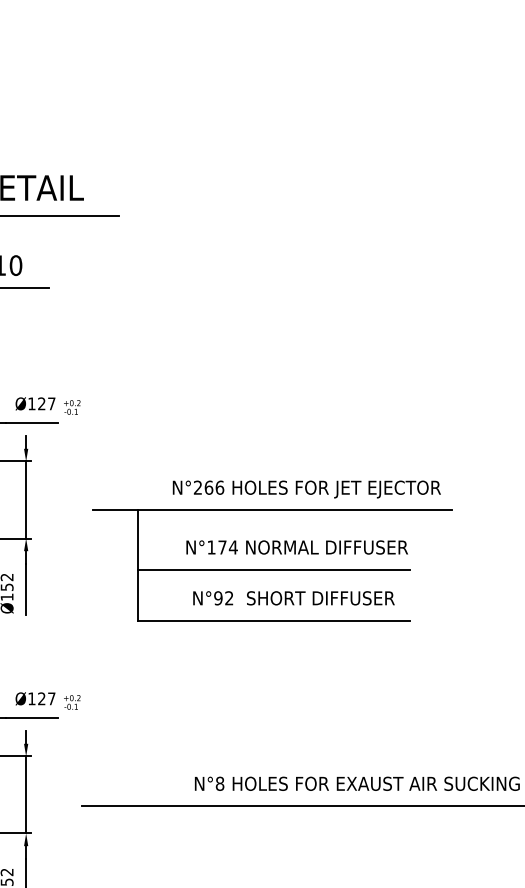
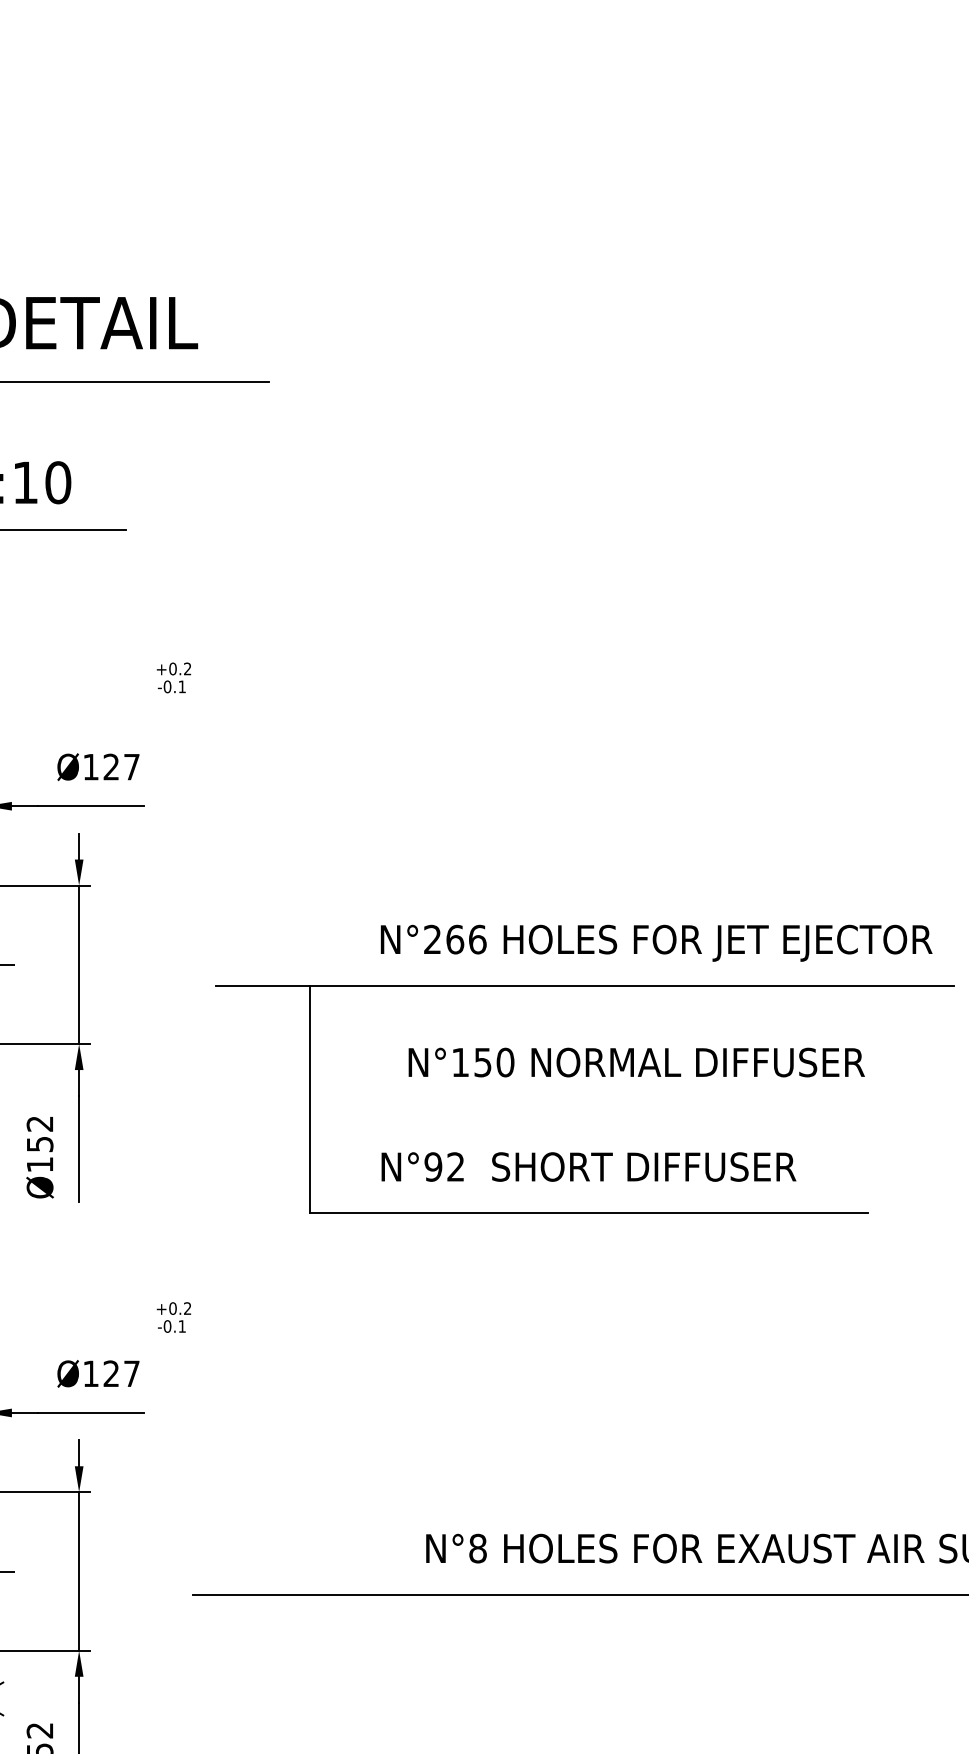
text: (72, 407) -> (174, 677), moved
text: (227, 547) -> (493, 1062), N°174 -> N°150
line: (273, 570) -> (587, 1109), removed
text: (293, 598) -> (587, 1167), moved
text: (72, 702) -> (174, 1317), moved

